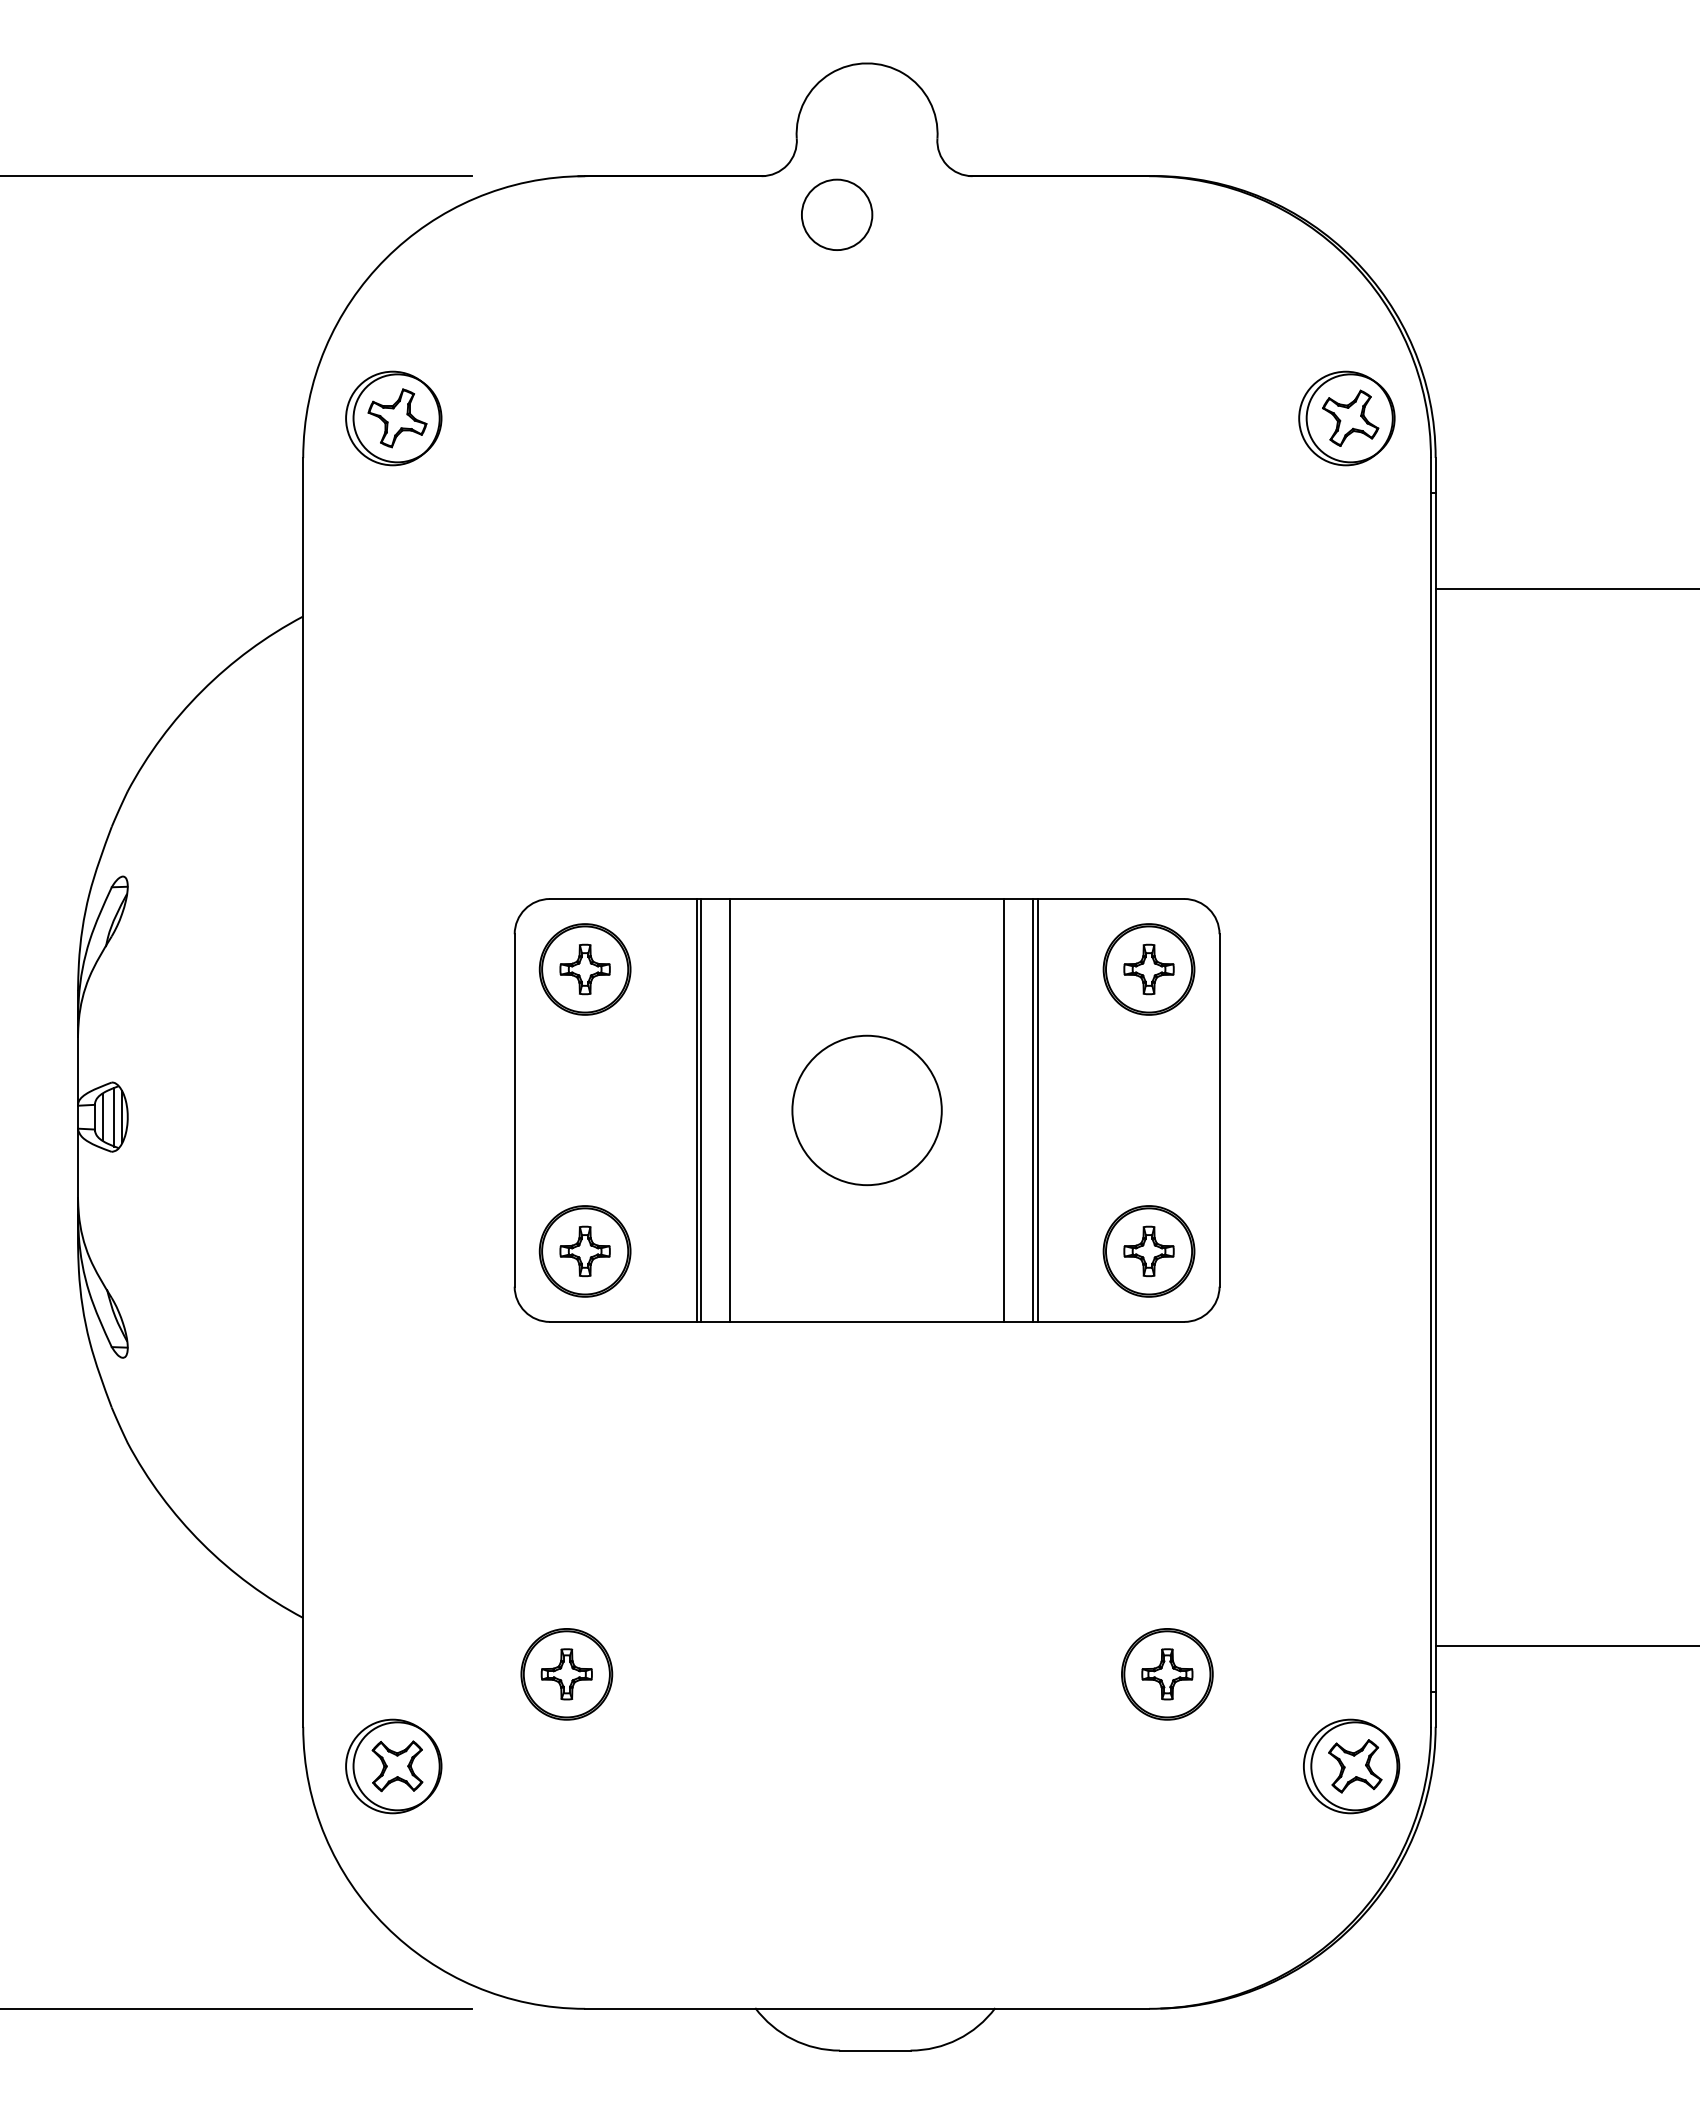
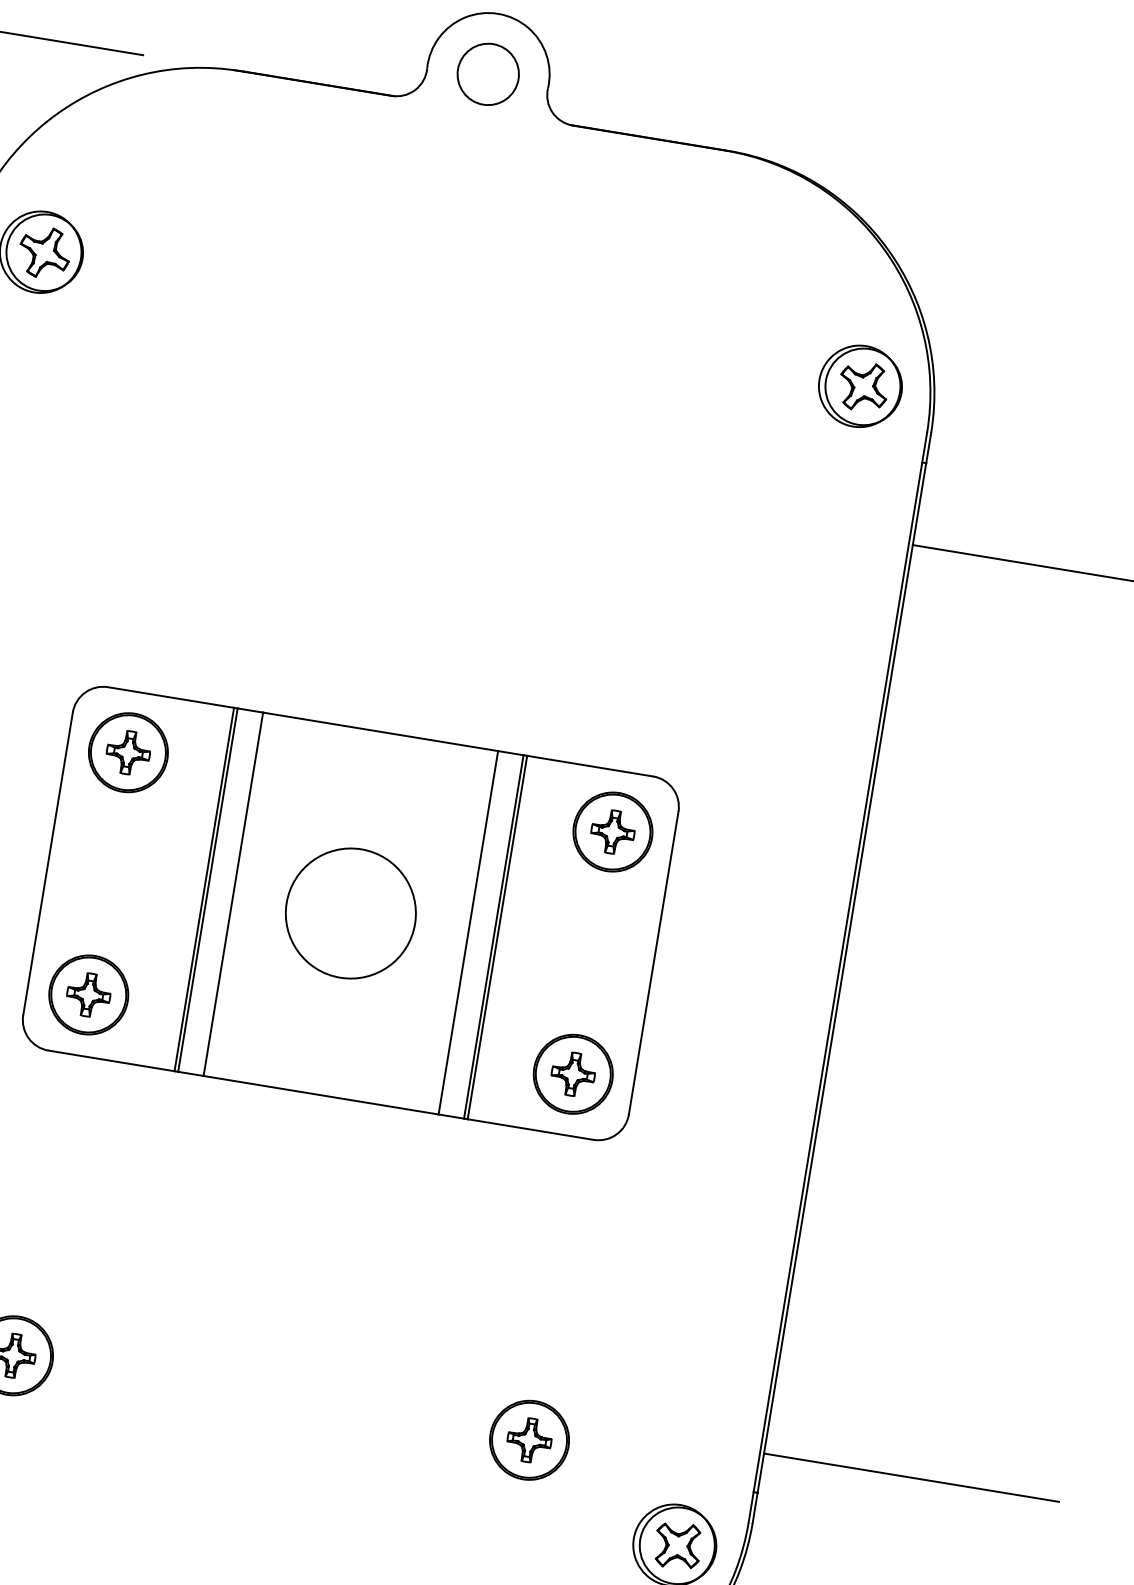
circle: (837, 214) -> (488, 74), moved

